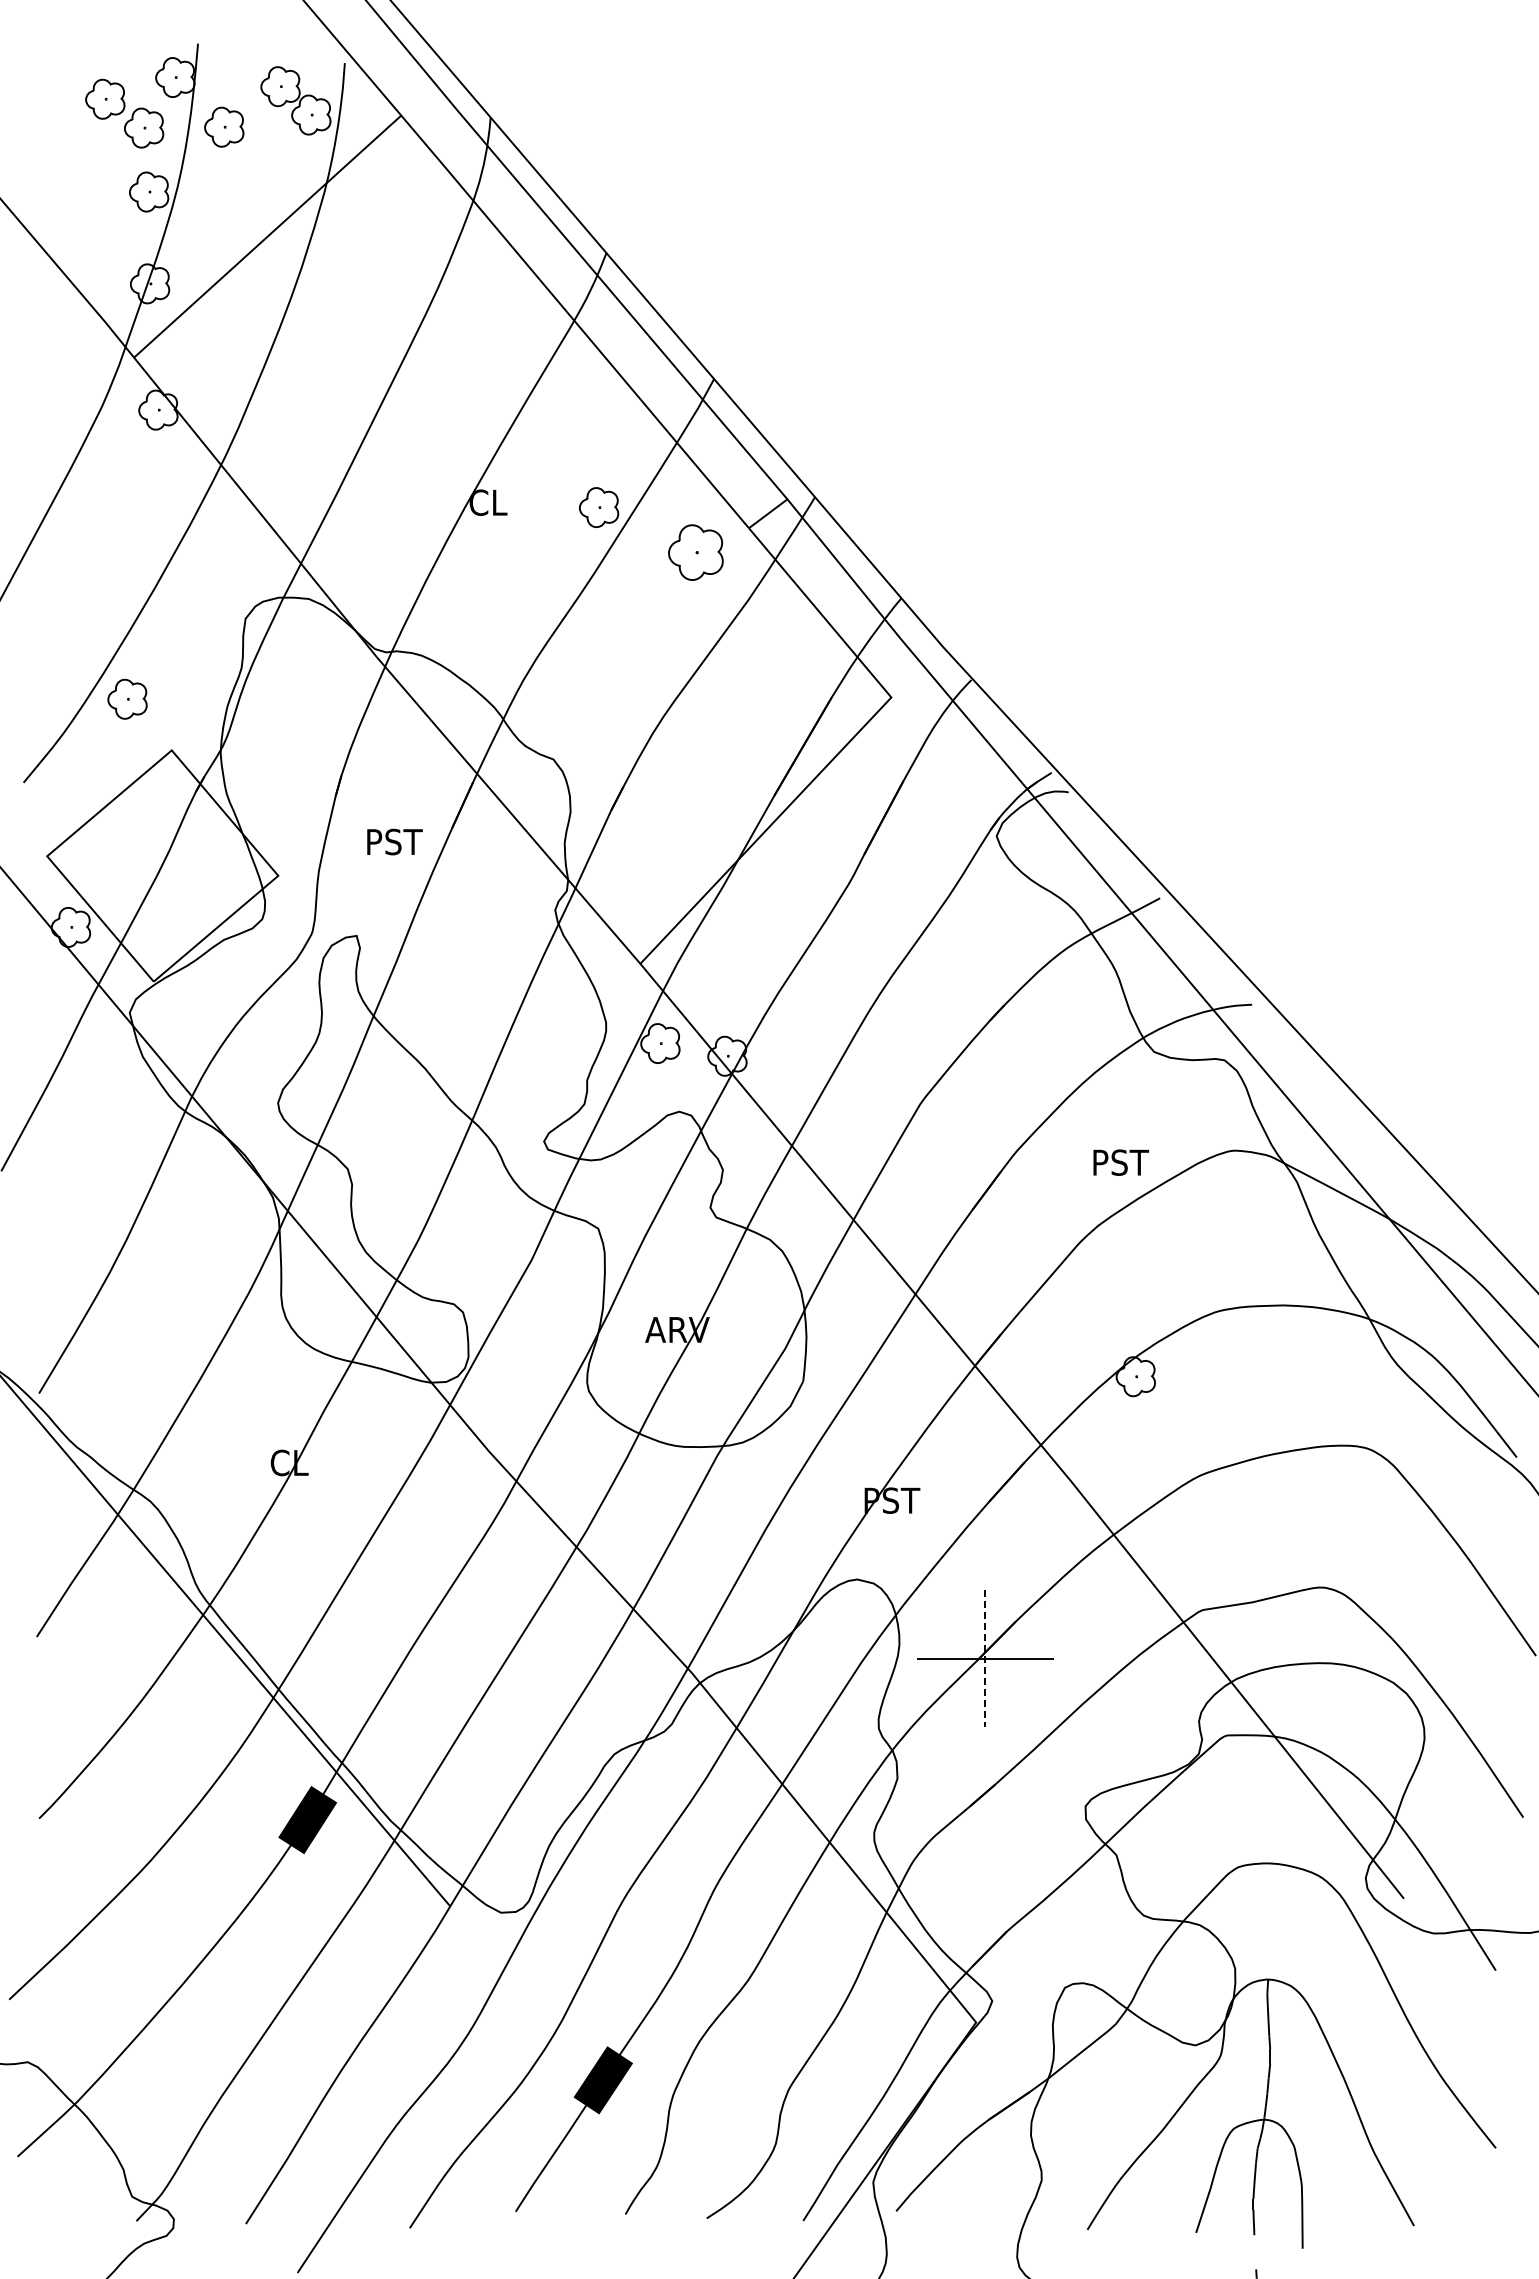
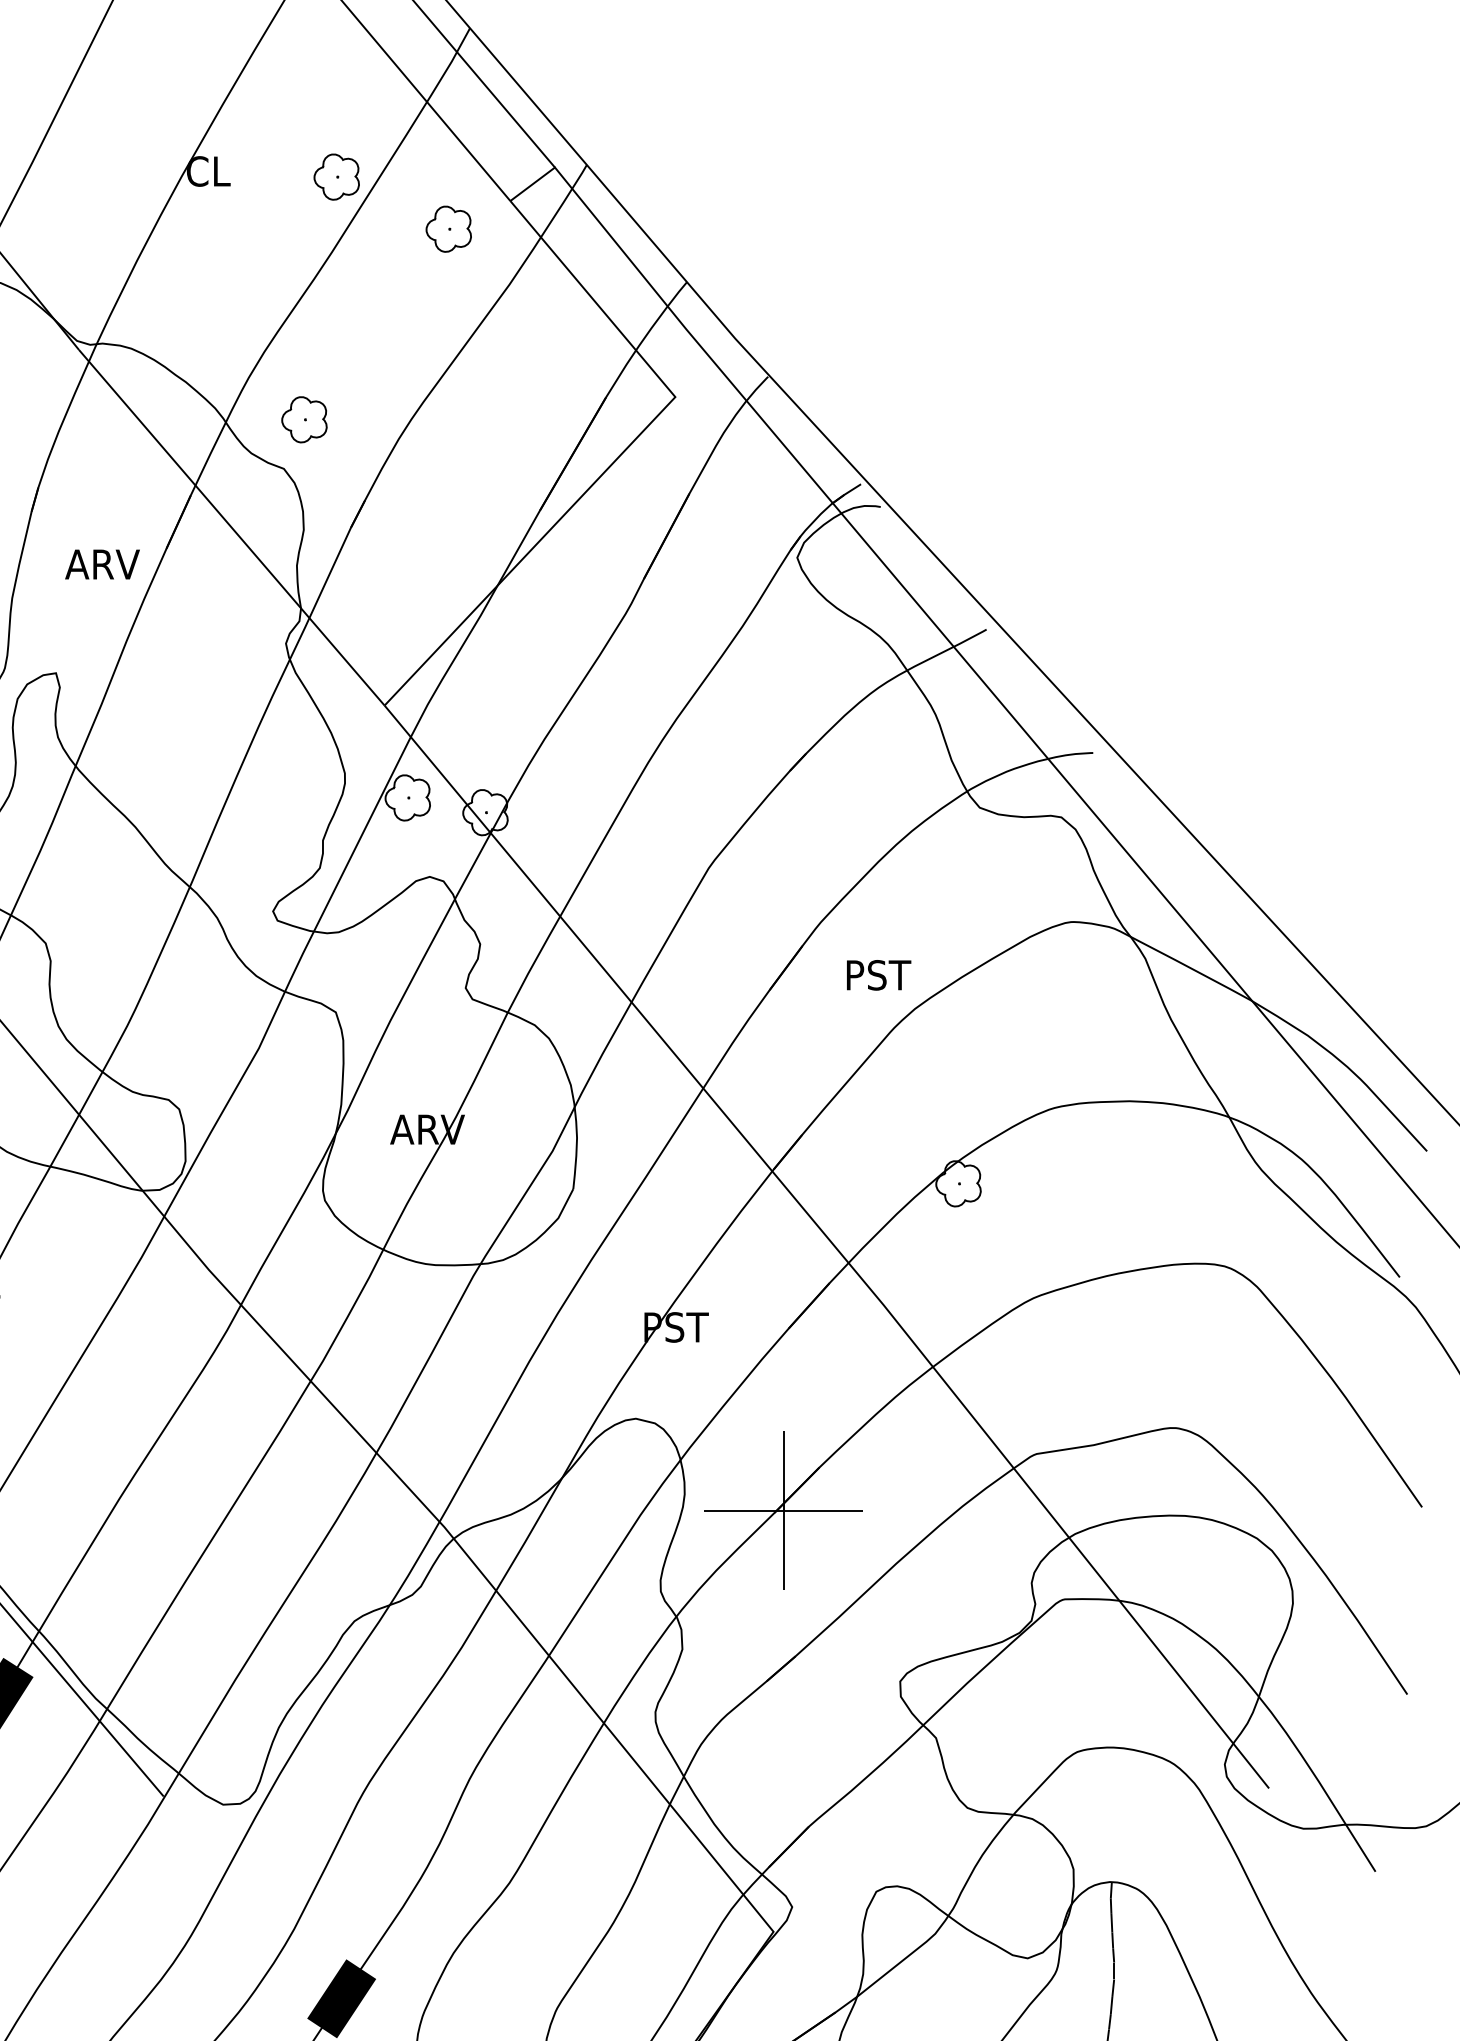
part: (695, 552) -> (448, 229), size x0.71
part: (571, 716) -> (304, 419), added
text: (396, 841) -> (102, 563), PST -> ARV
text: (1121, 1162) -> (879, 975), moved
line: (985, 1658) -> (784, 1510), dashed -> solid

